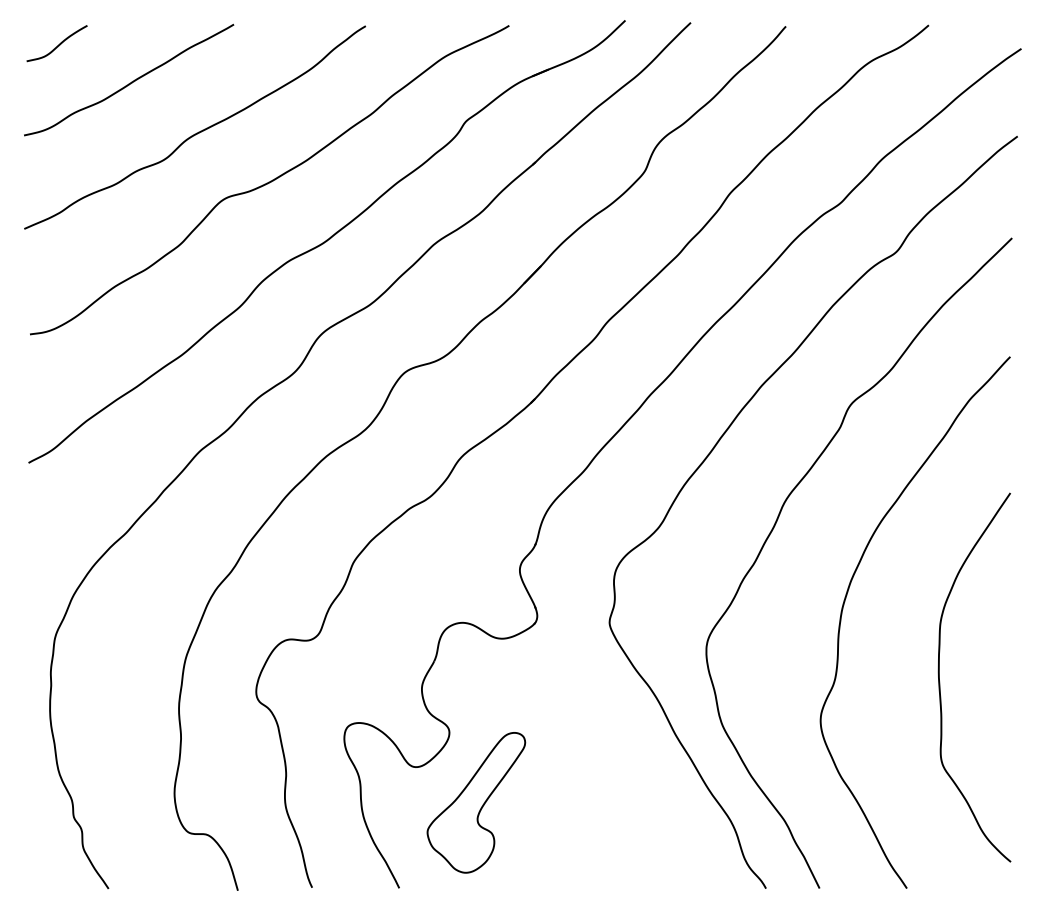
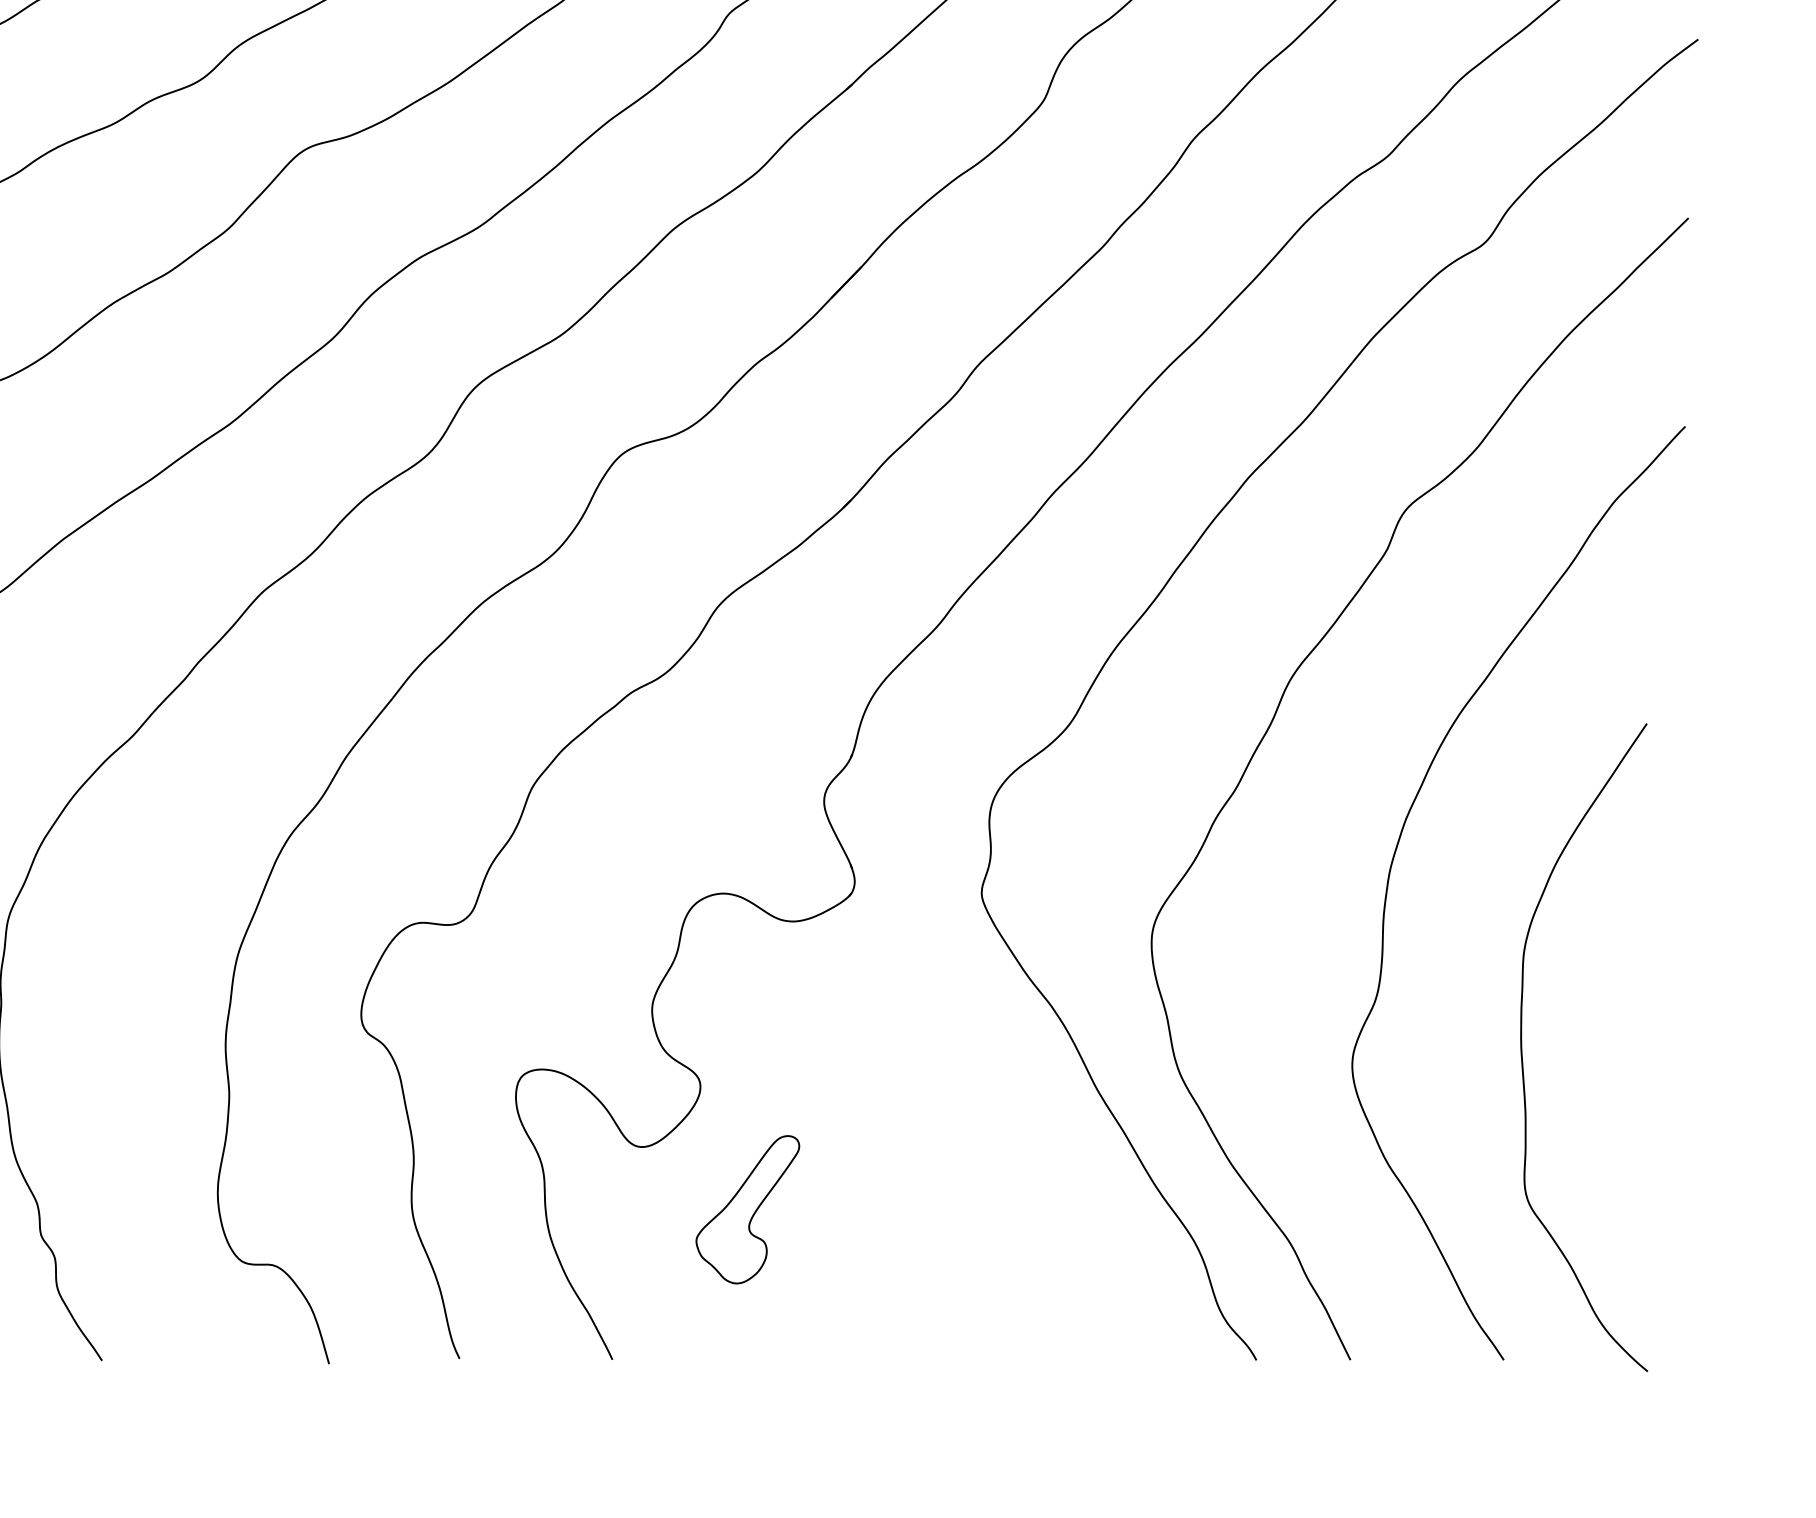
curve: (940, 682) -> (1524, 1056), moved
part: (476, 802) -> (747, 1209), size x0.6

